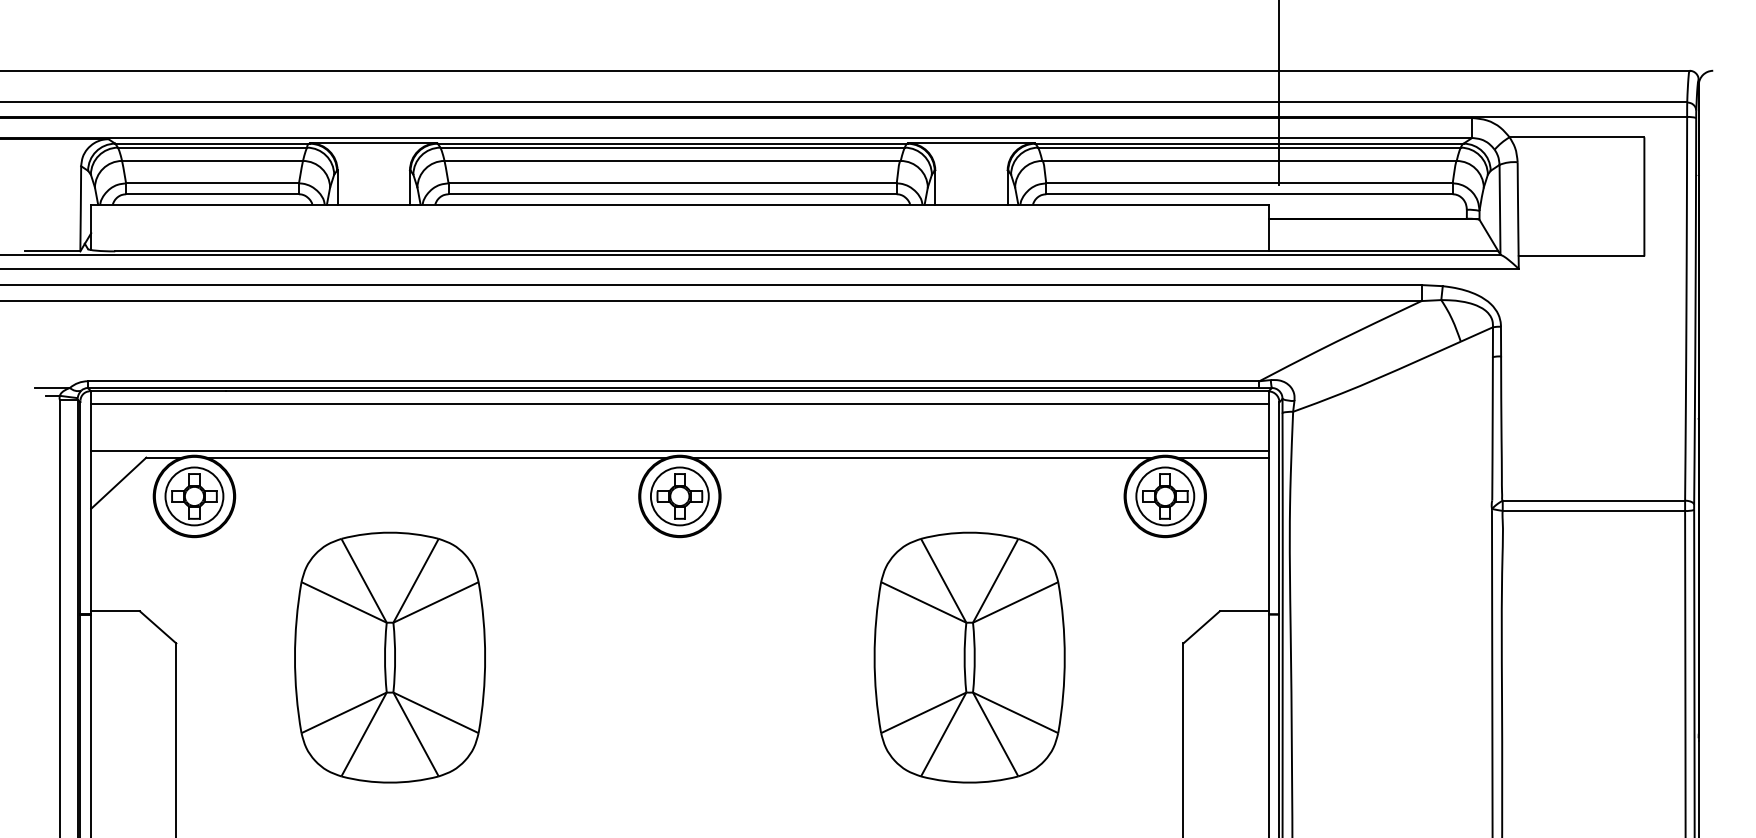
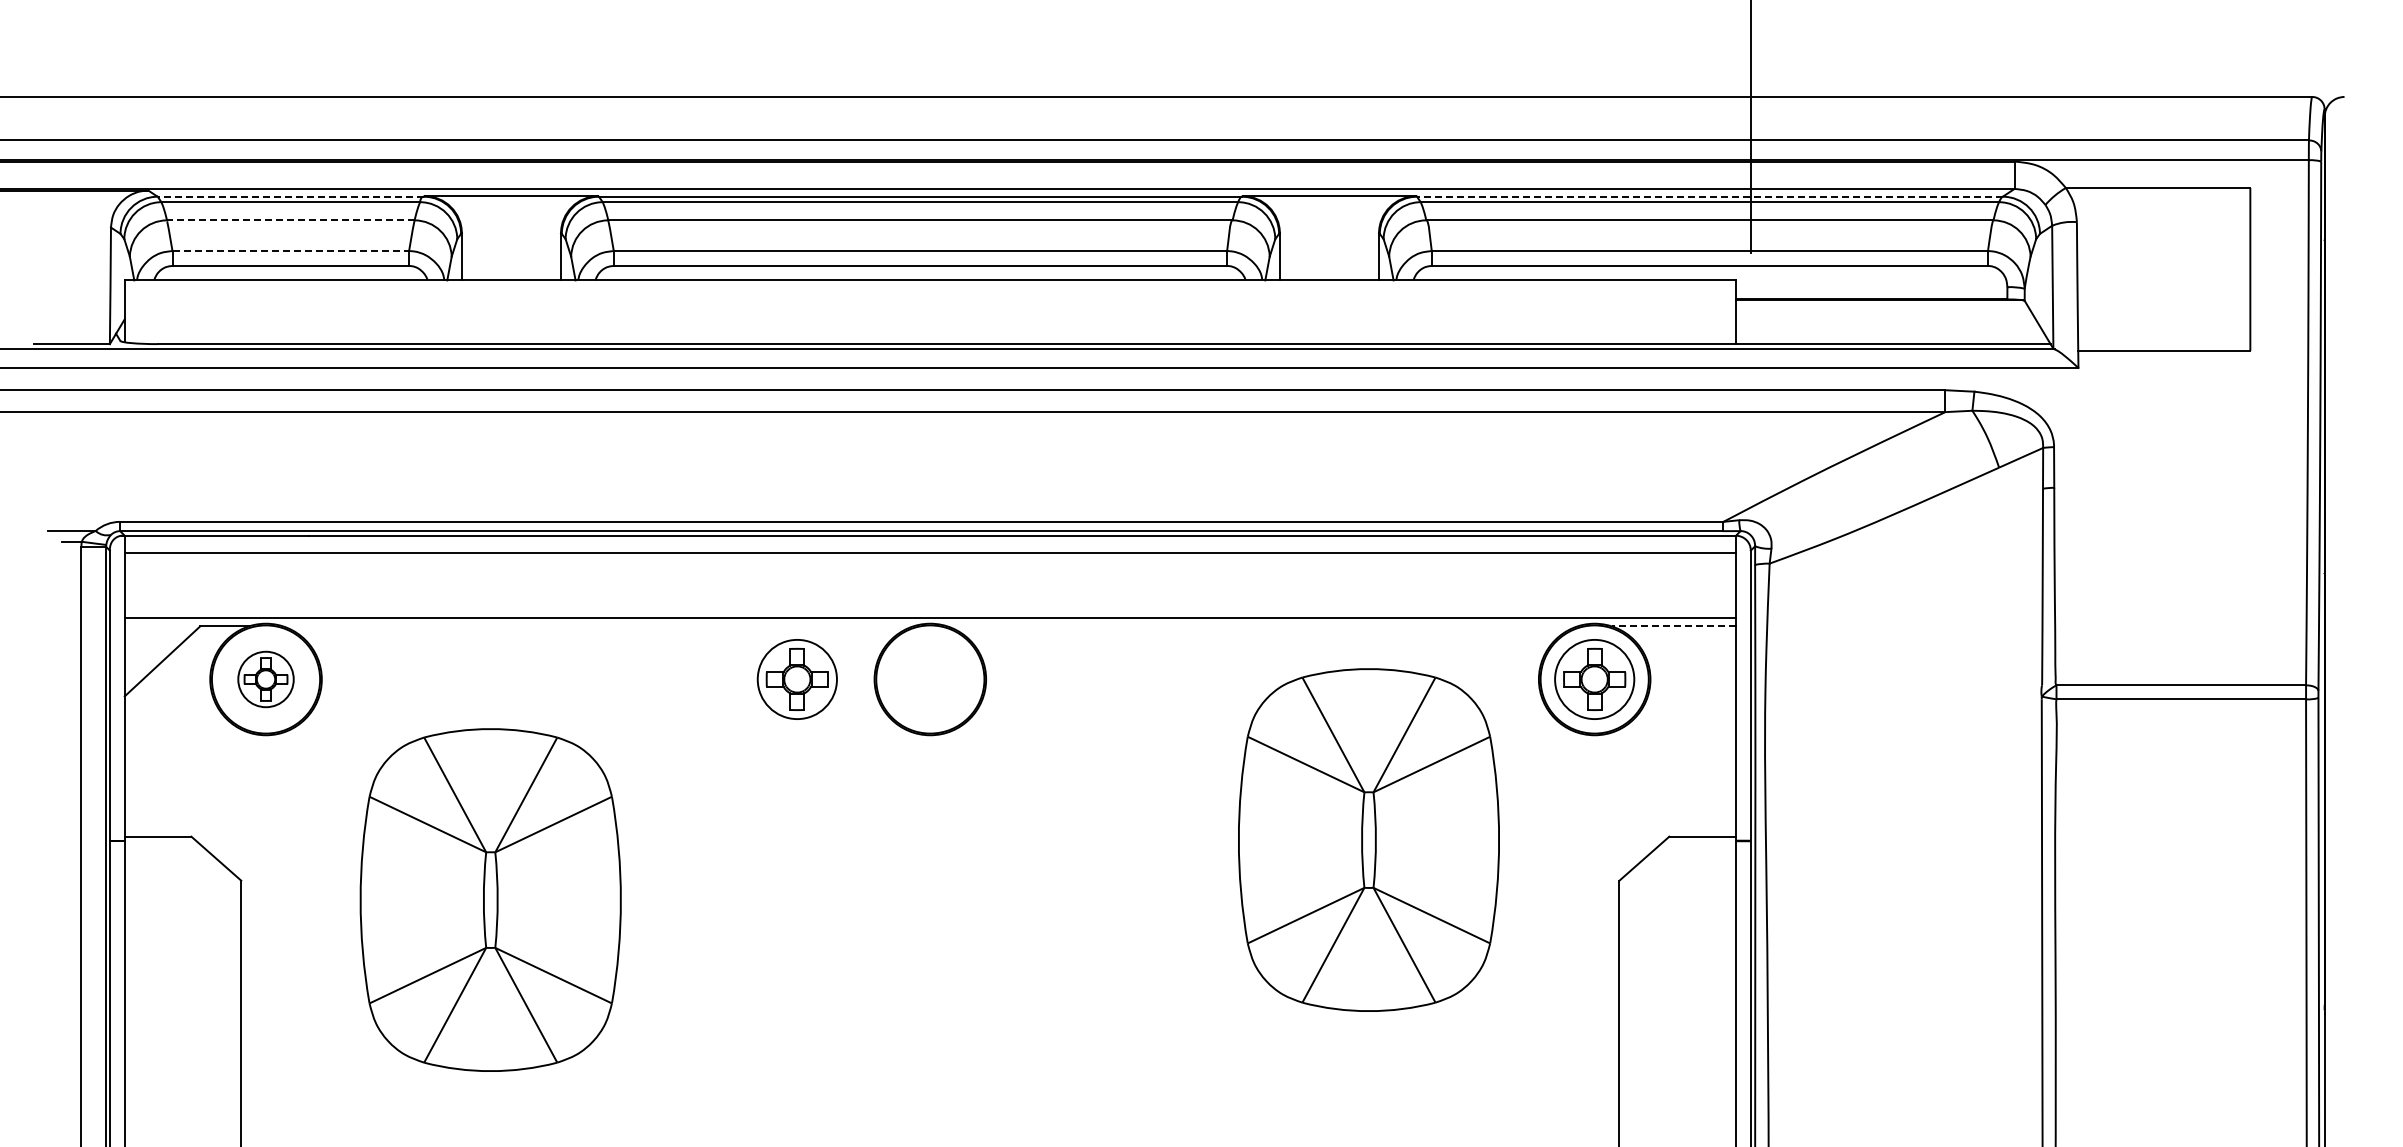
line: (212, 143) -> (290, 196), solid -> dashed
line: (1249, 143) -> (1709, 196), solid -> dashed
line: (212, 161) -> (290, 220), solid -> dashed
line: (213, 183) -> (291, 251), solid -> dashed
line: (437, 457) -> (598, 626), removed
line: (922, 457) -> (1262, 626), removed
line: (1222, 457) -> (1673, 626), solid -> dashed
part: (194, 496) -> (265, 679), size x0.7
part: (679, 496) -> (796, 679), moved
part: (389, 657) -> (490, 899), moved
part: (969, 657) -> (1368, 839), moved

